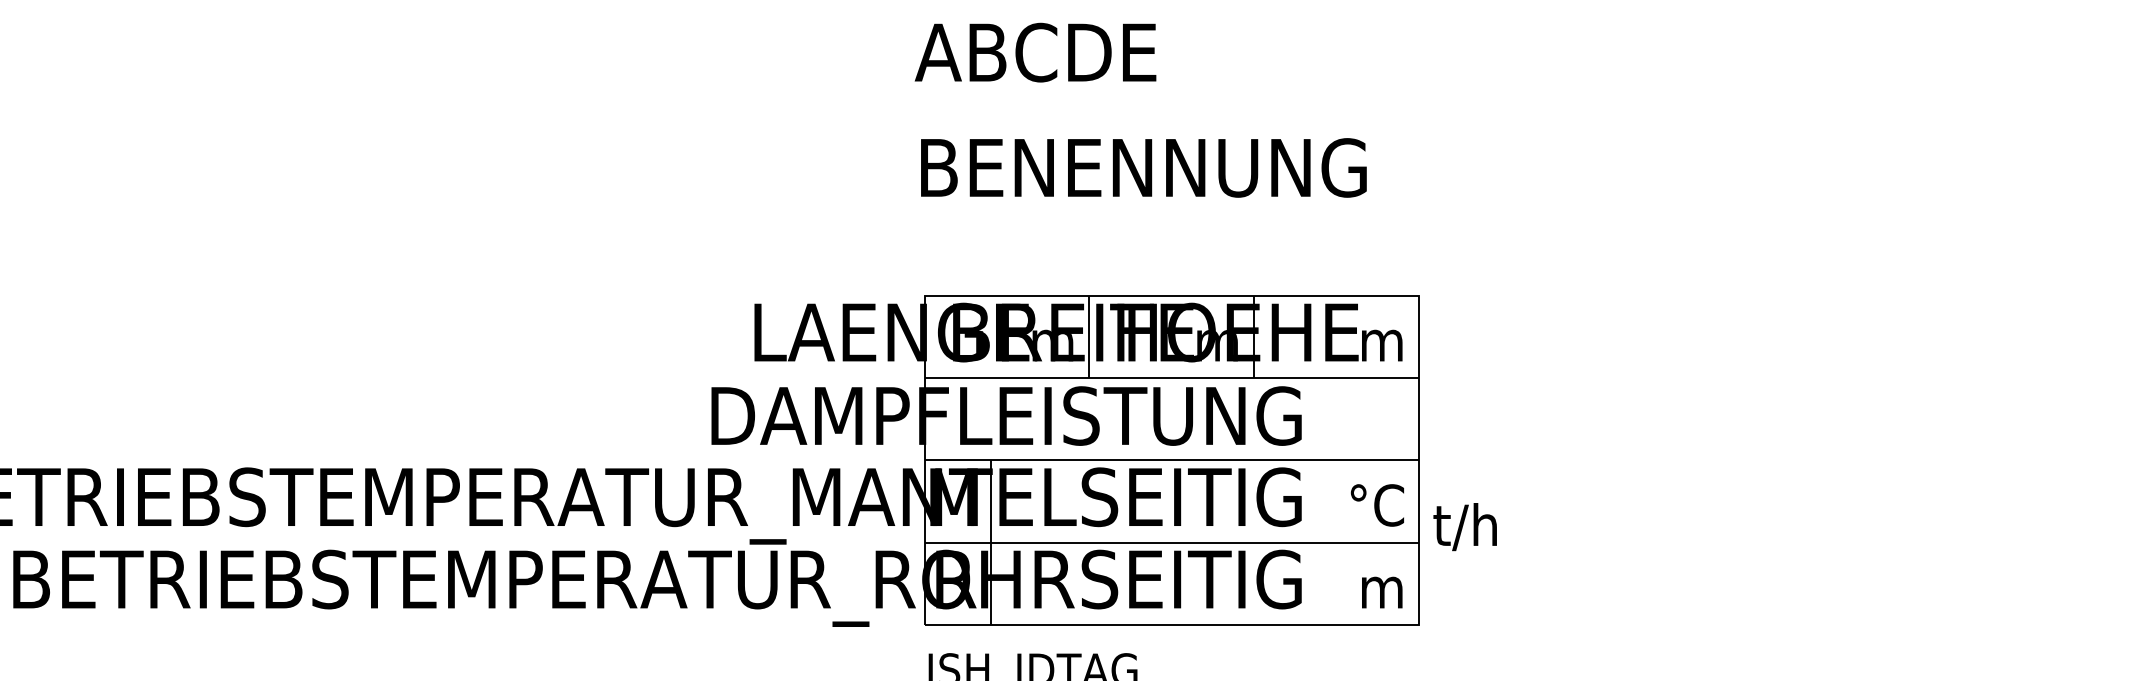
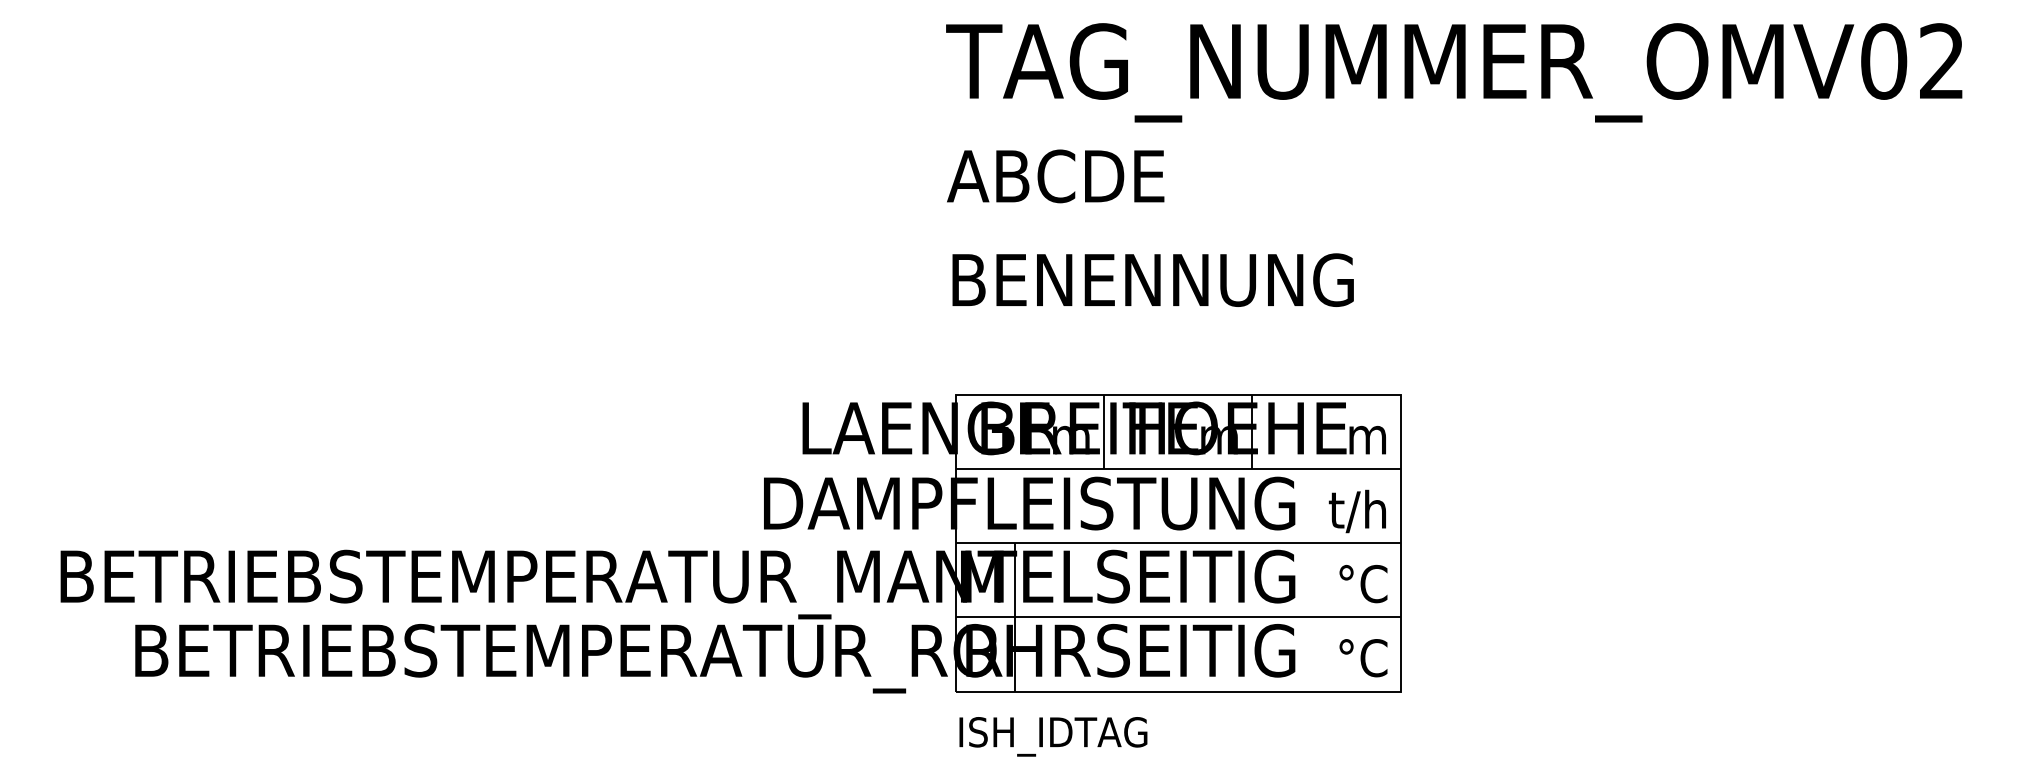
text: (1464, 527) -> (1356, 511), moved
text: (1377, 588) -> (1363, 658), m -> °C

